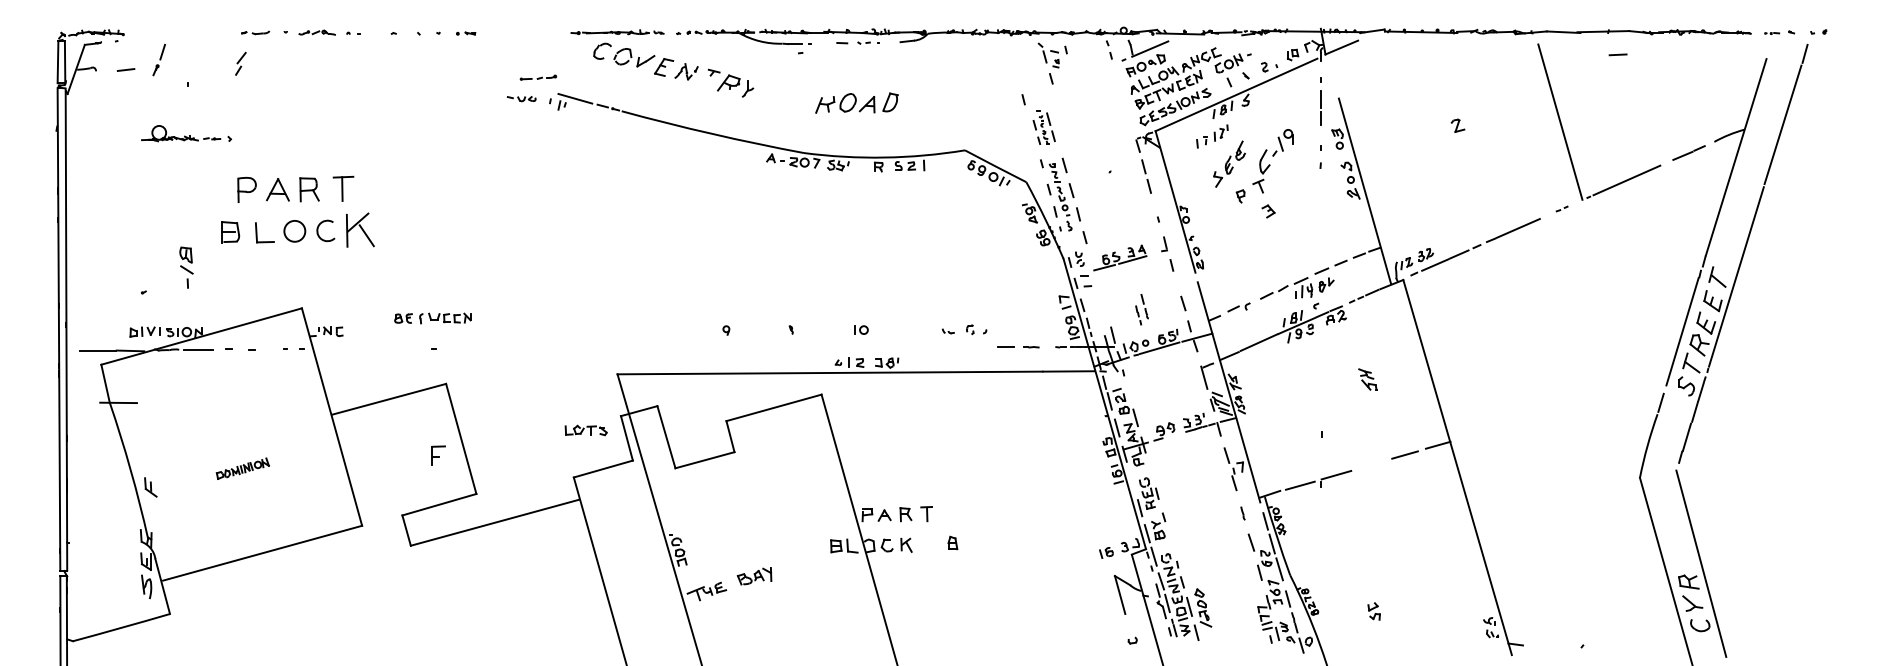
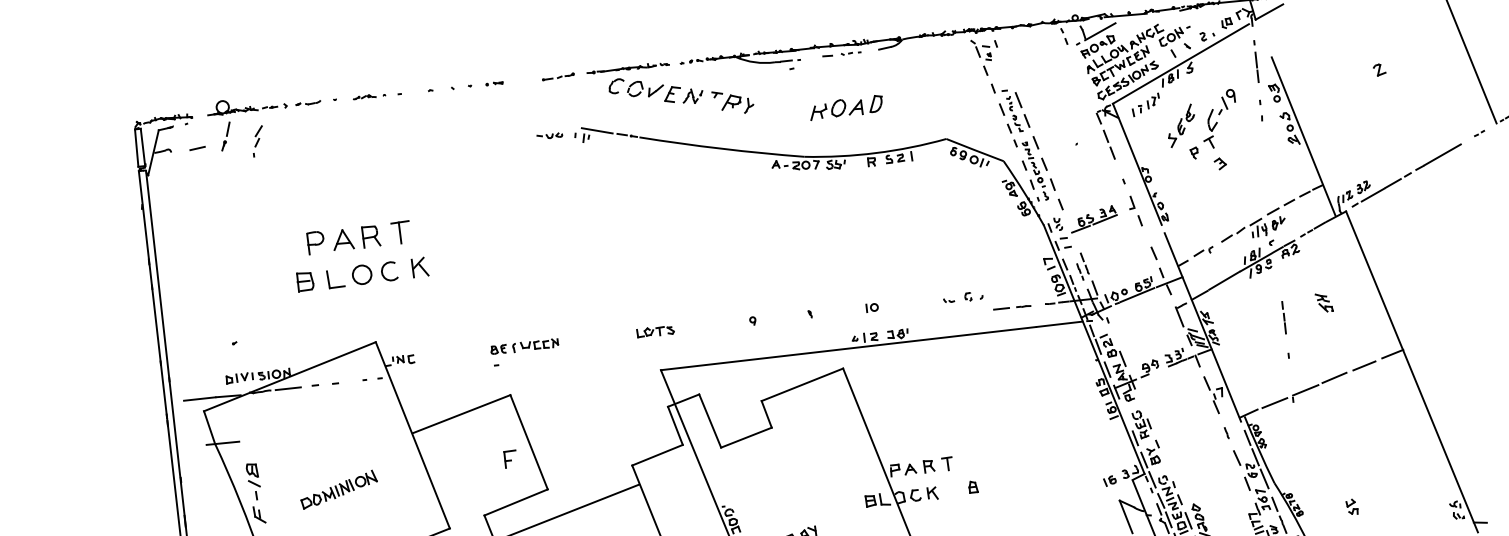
part: (324, 32) -> (369, 96), size x0.71
part: (240, 63) -> (258, 136), moved
part: (1052, 63) -> (985, 57), moved
part: (538, 77) -> (558, 76), moved
part: (1044, 127) -> (1014, 111), size x1.43
part: (186, 133) -> (246, 105), moved
part: (1212, 136) -> (1146, 104), moved
part: (360, 229) -> (419, 266), size x0.62
part: (186, 267) -> (253, 481), moved
part: (1141, 309) -> (1082, 266), moved
part: (432, 318) -> (524, 346), moved
line: (1320, 391) -> (1283, 317), added
part: (585, 430) -> (654, 331), moved
line: (1370, 464) -> (1334, 377), added
part: (242, 468) -> (338, 489), size x1.67

